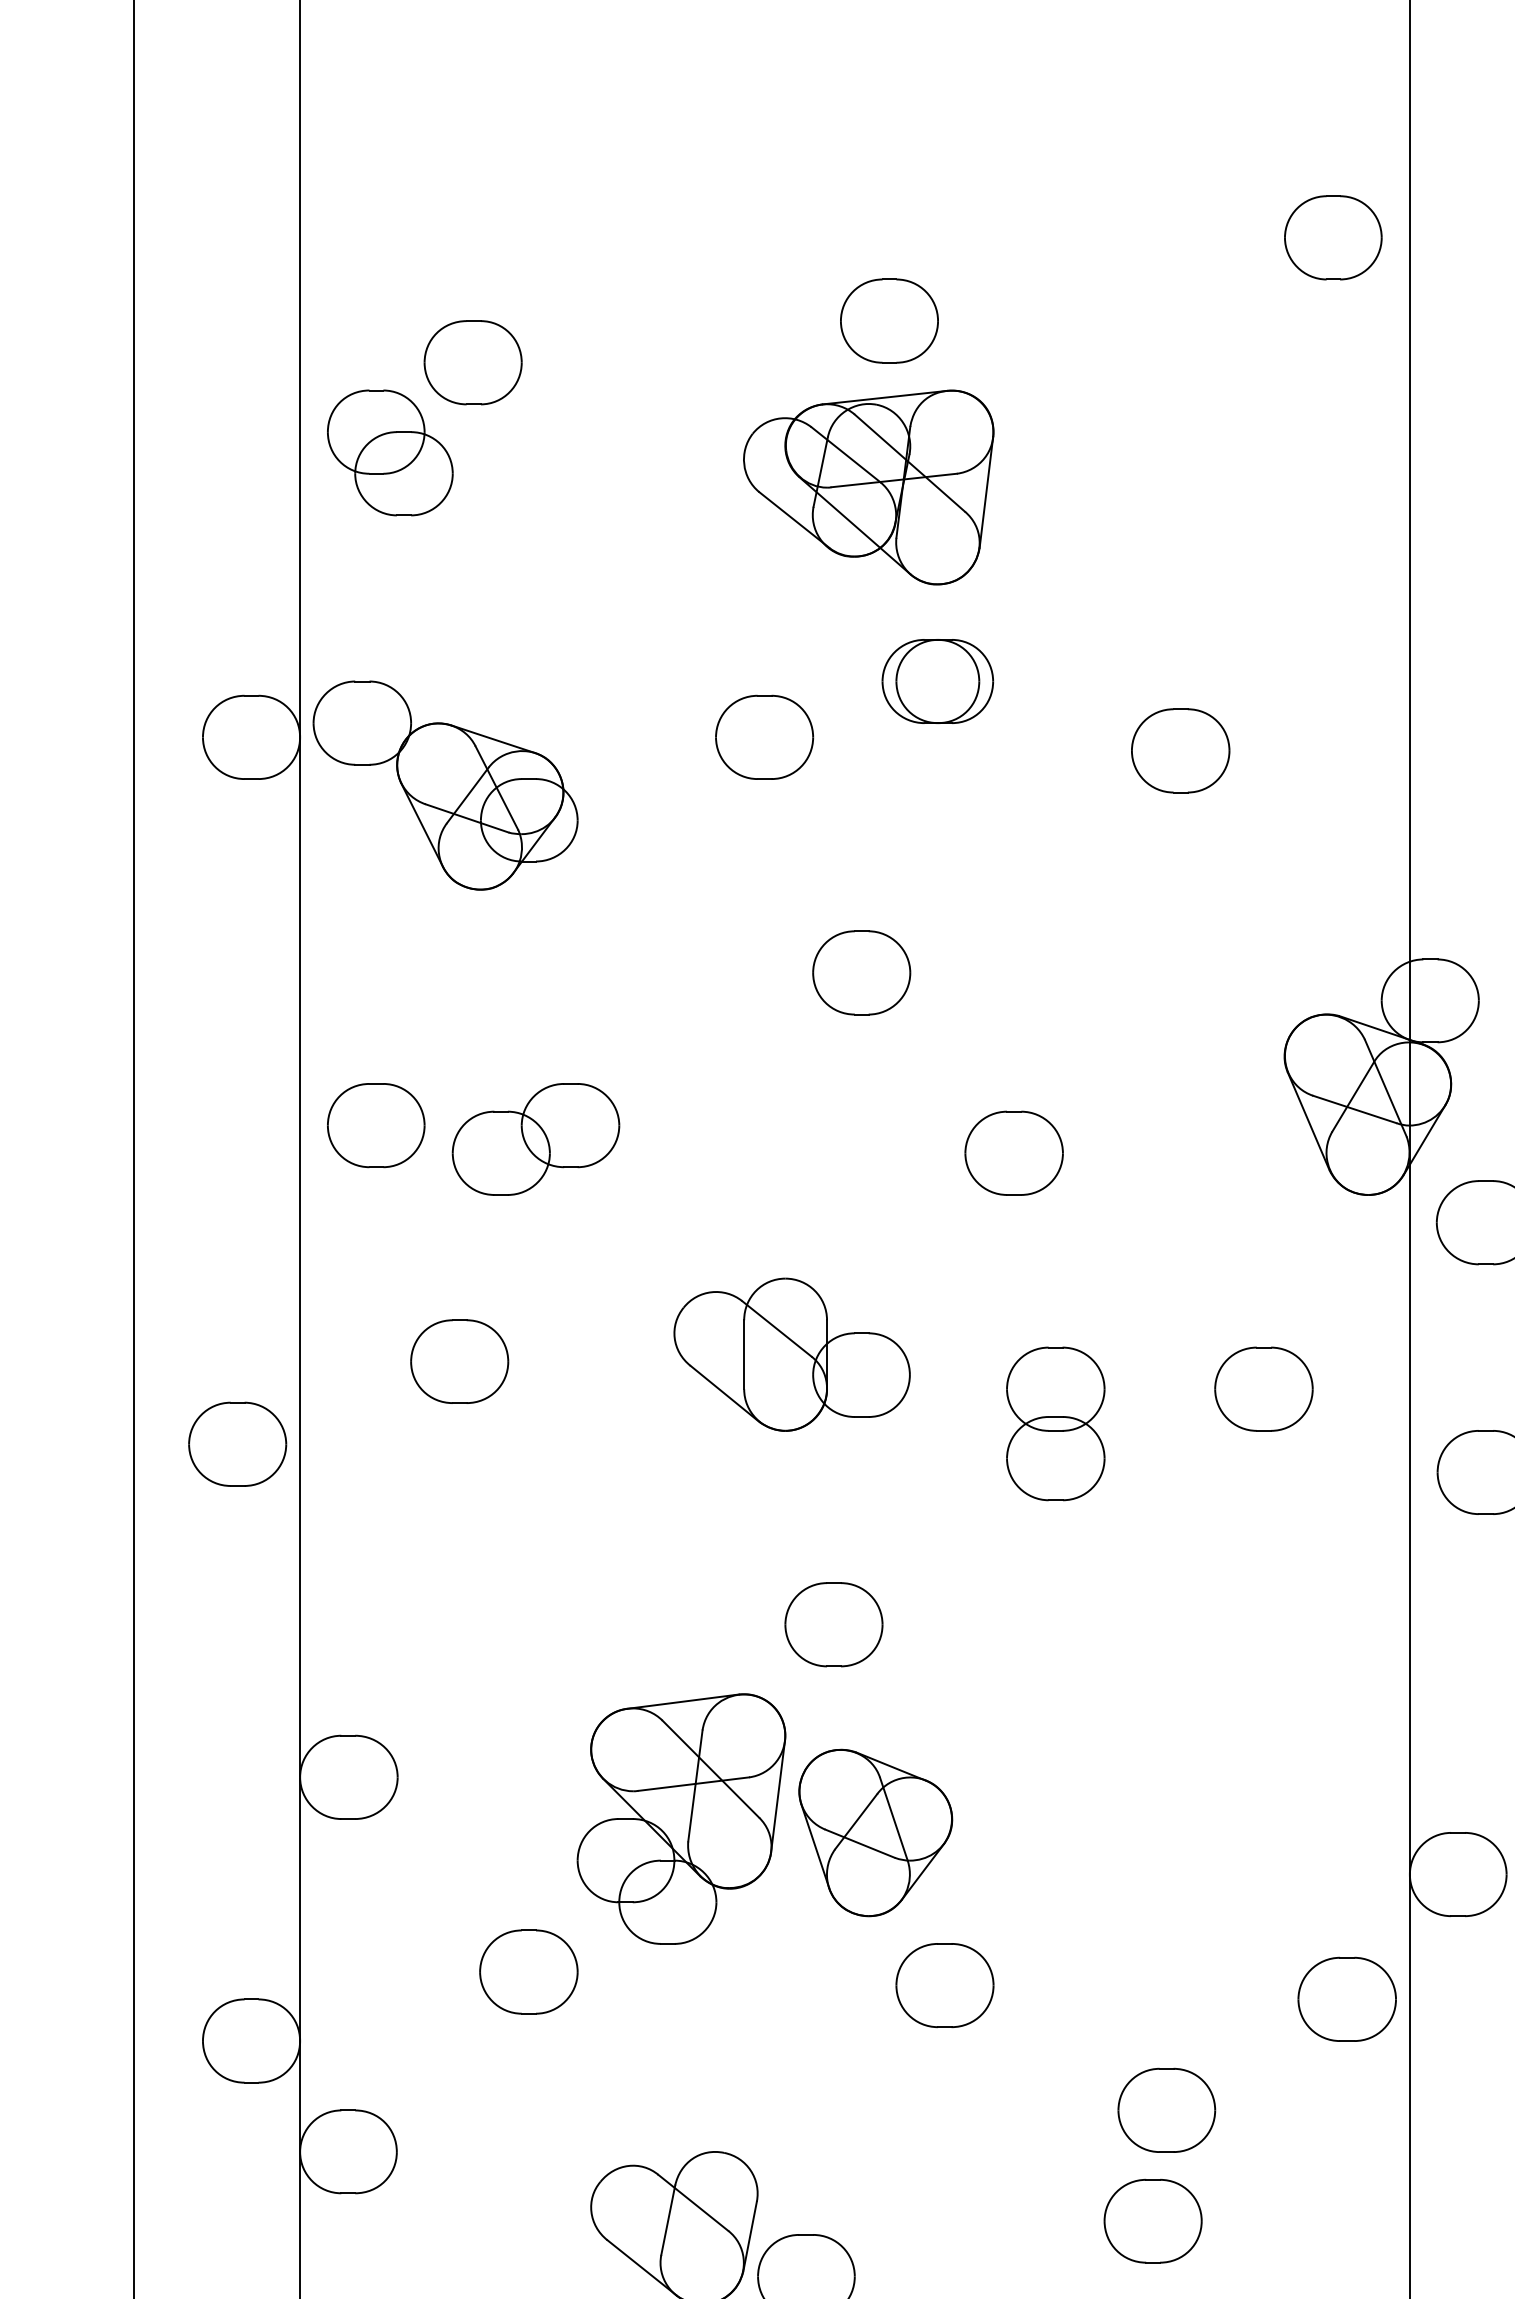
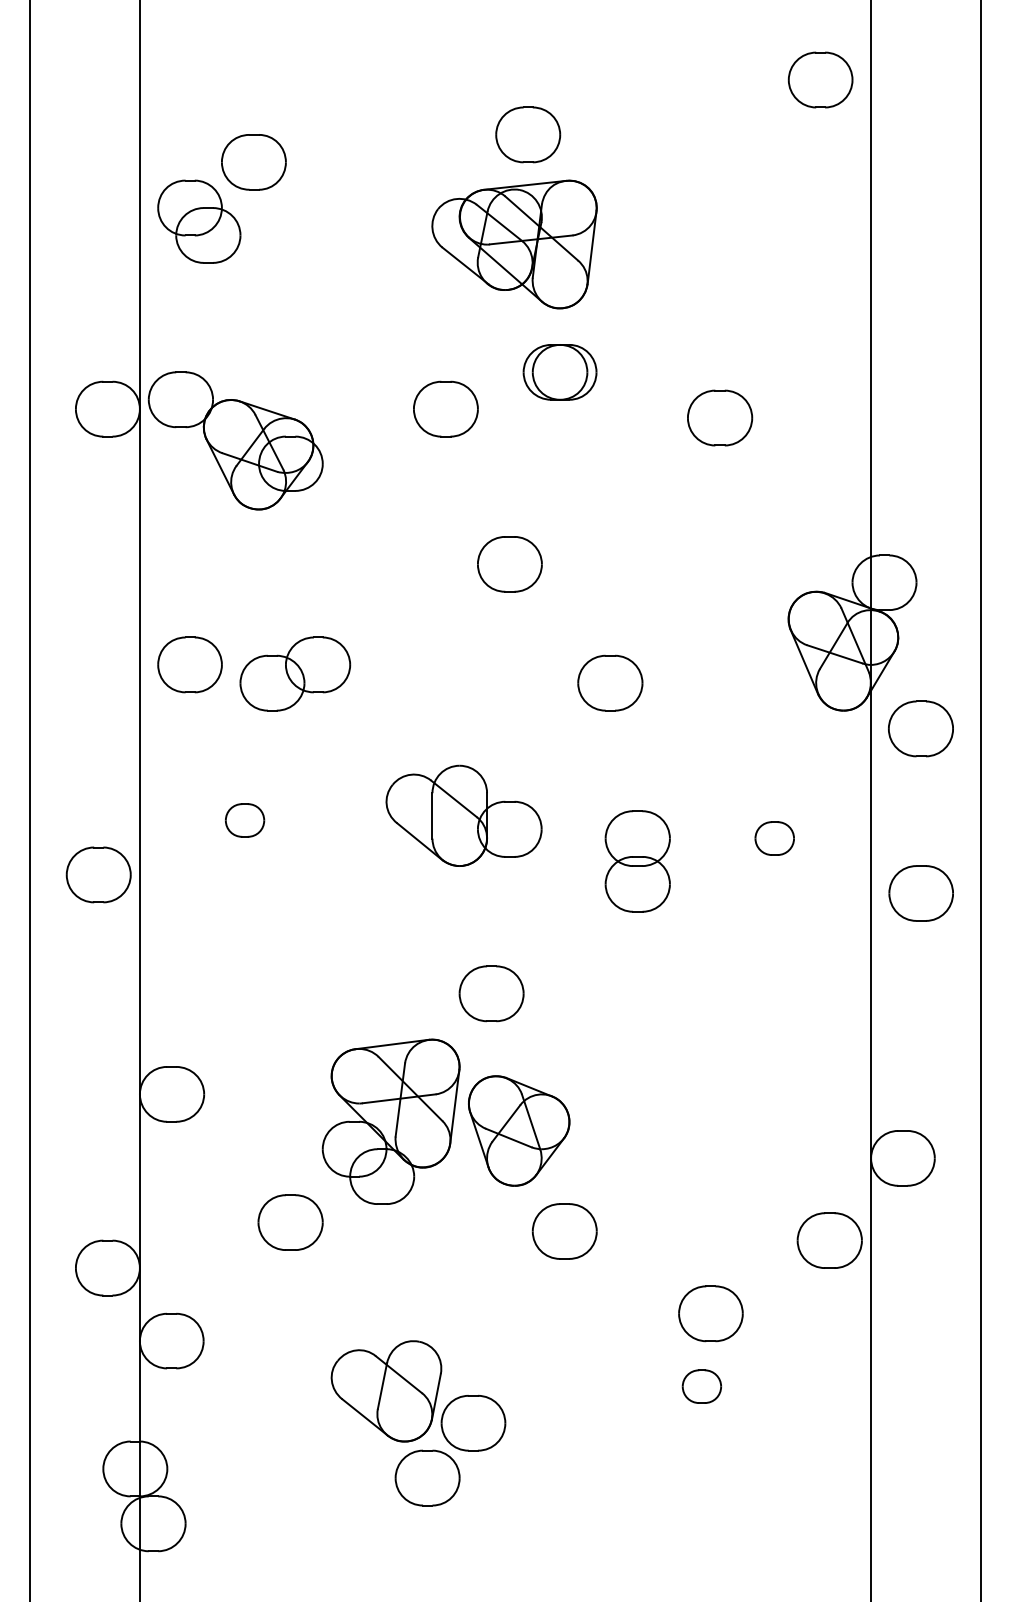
part: (458, 1361) -> (244, 820), size x0.6
part: (1263, 1389) -> (774, 838), size x0.6
part: (1152, 2220) -> (701, 1386), size x0.6

